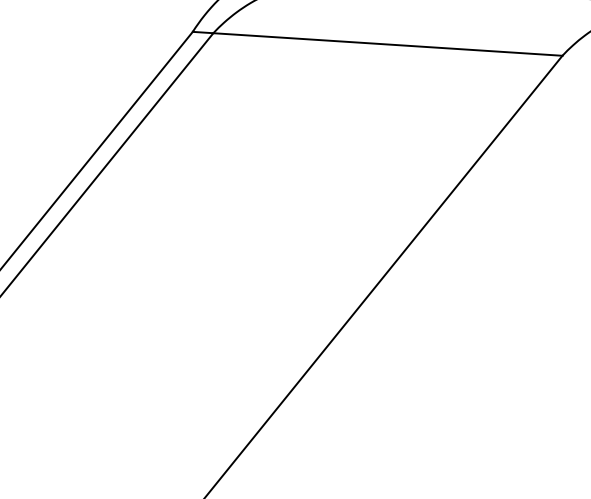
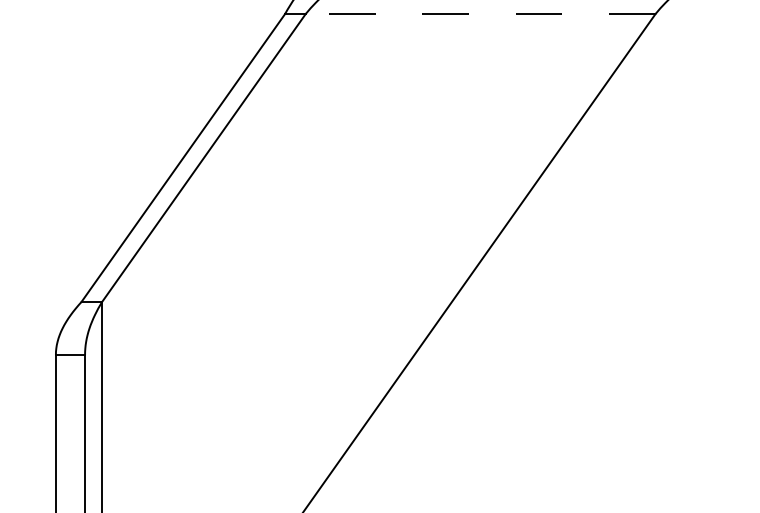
line: (387, 44) -> (480, 14), solid -> dashed

